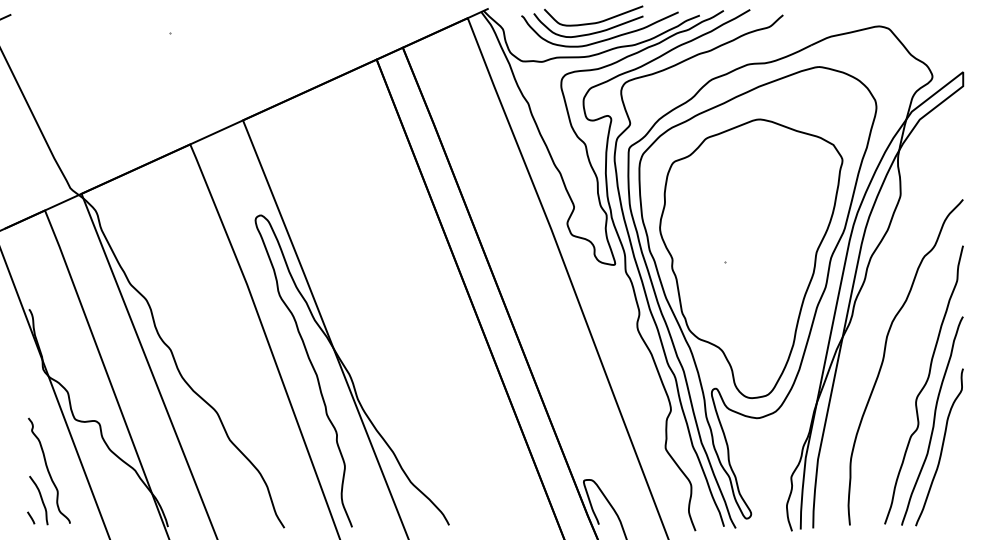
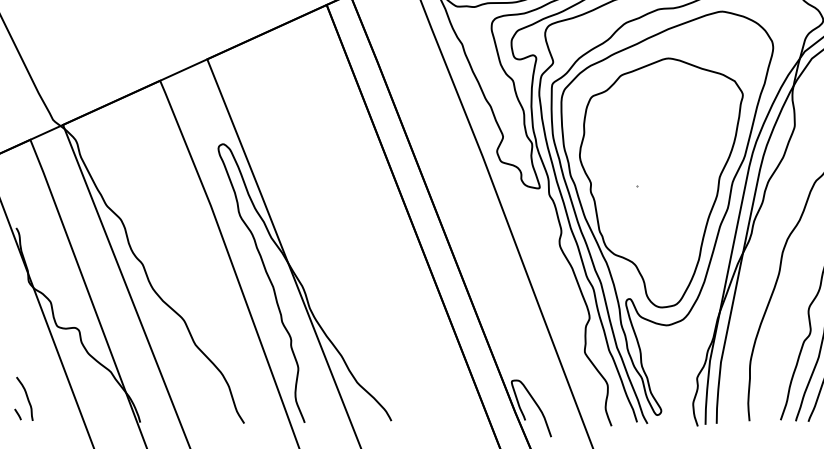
curve: (49, 470) -> (34, 372), removed

